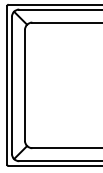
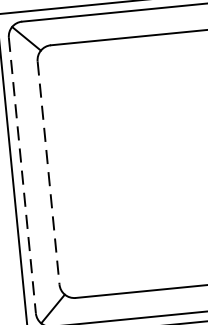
line: (11, 85) -> (21, 175), solid -> dashed
line: (24, 85) -> (47, 173), solid -> dashed

